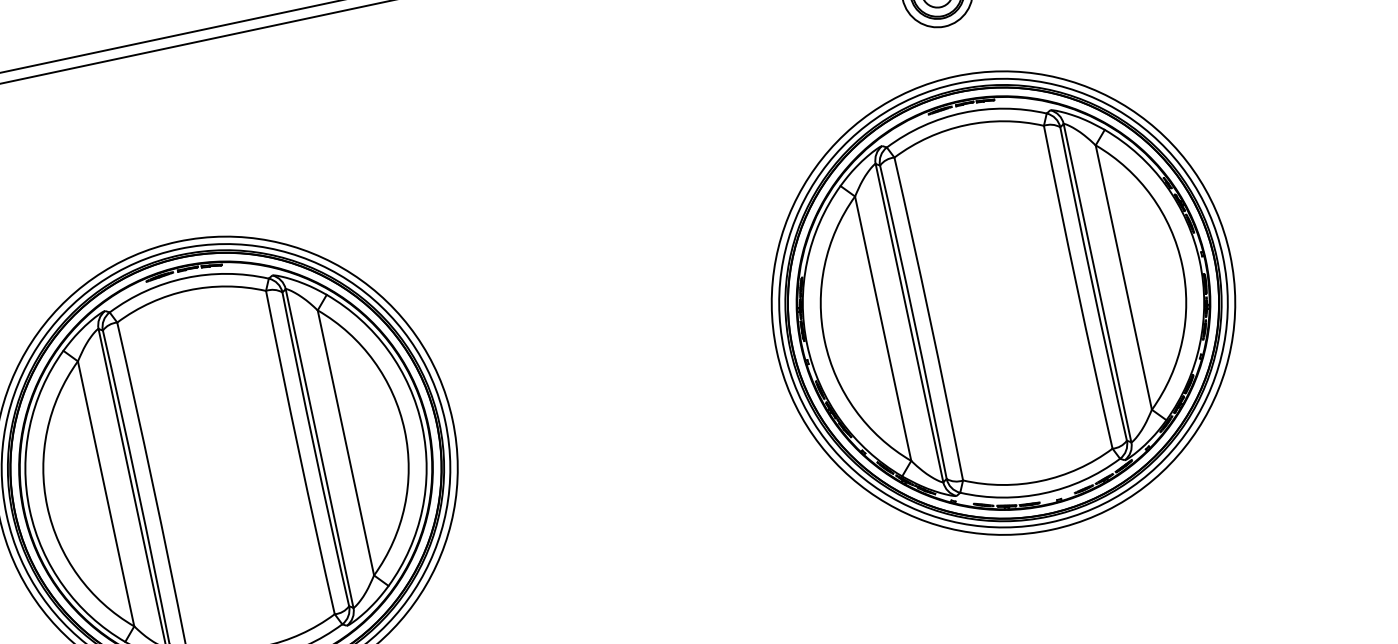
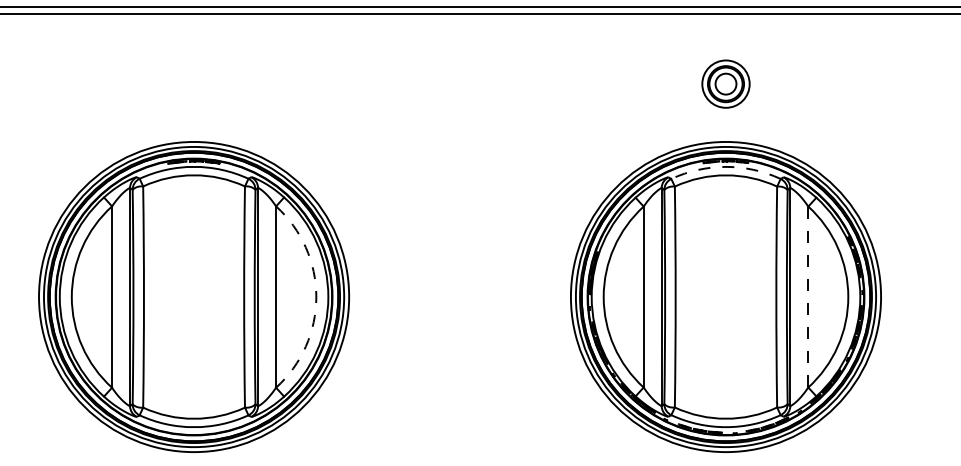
arc: (963, 112) -> (726, 166), solid -> dashed
line: (1124, 278) -> (808, 297), solid -> dashed
arc: (405, 431) -> (316, 297), solid -> dashed

